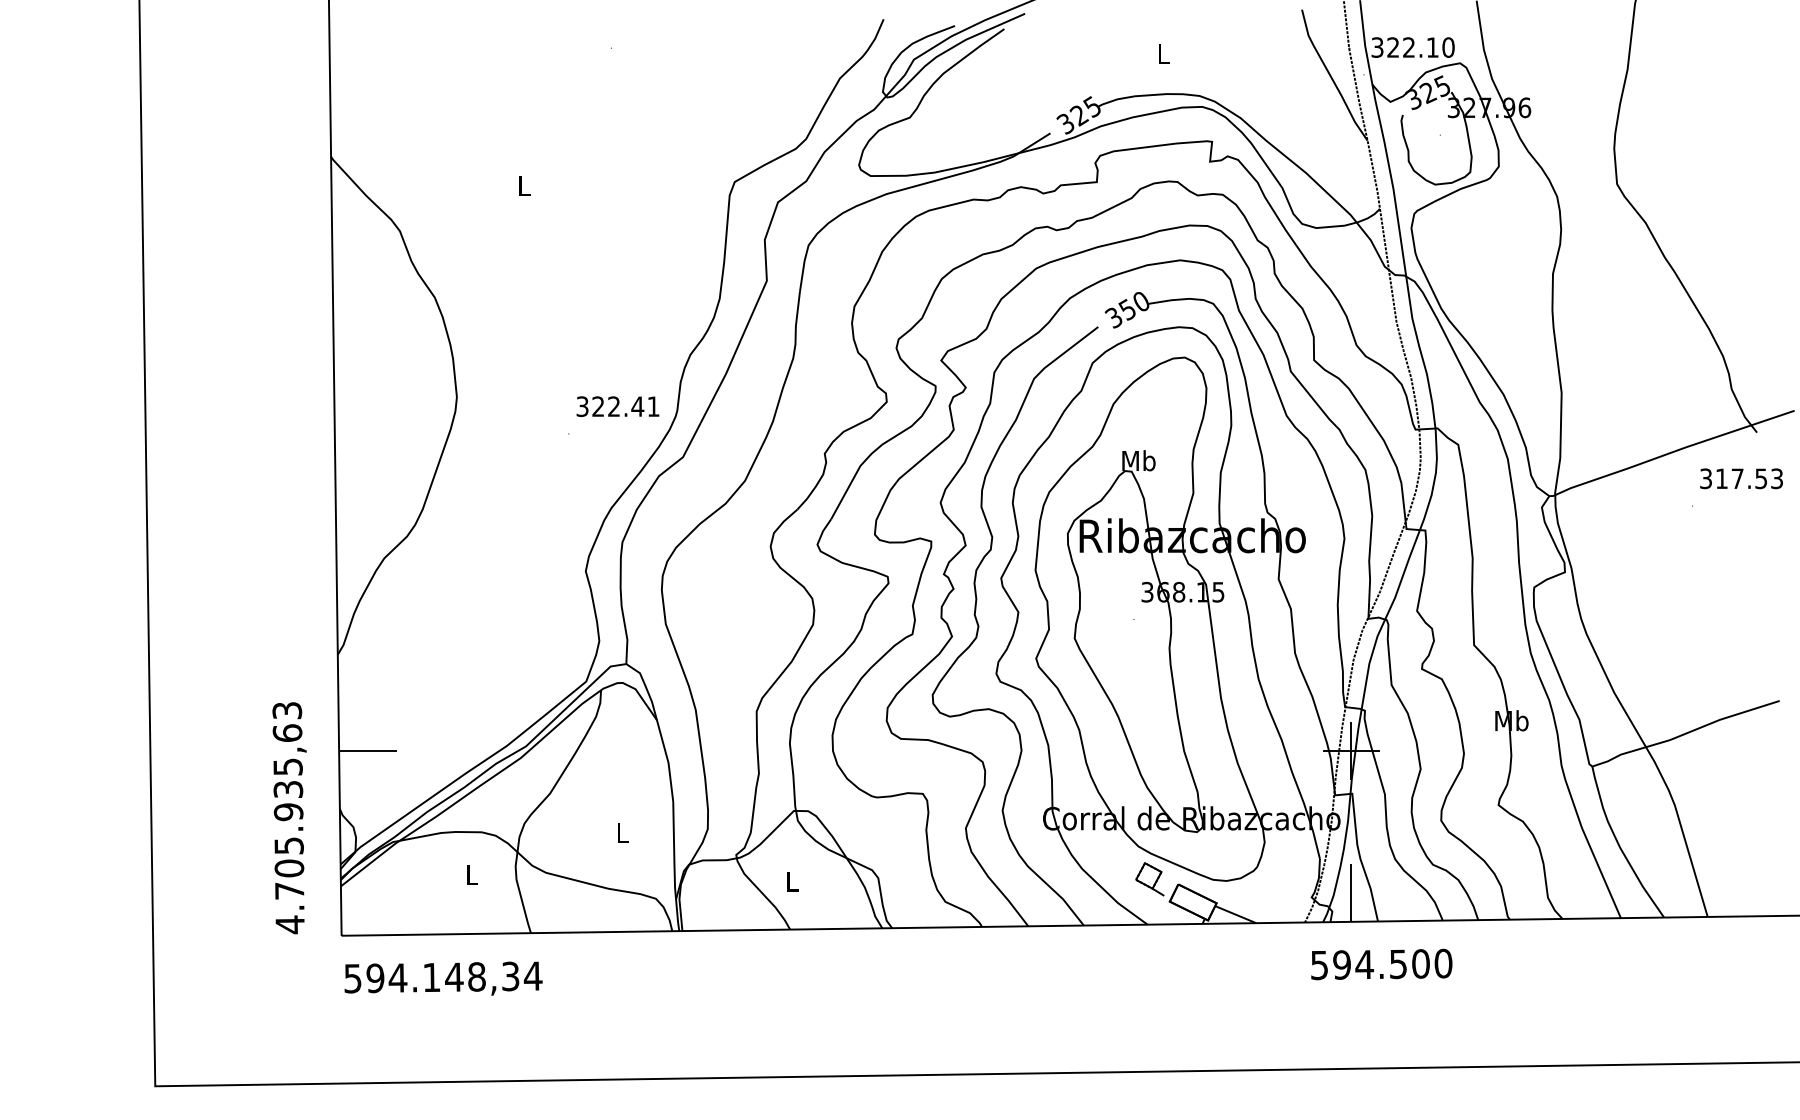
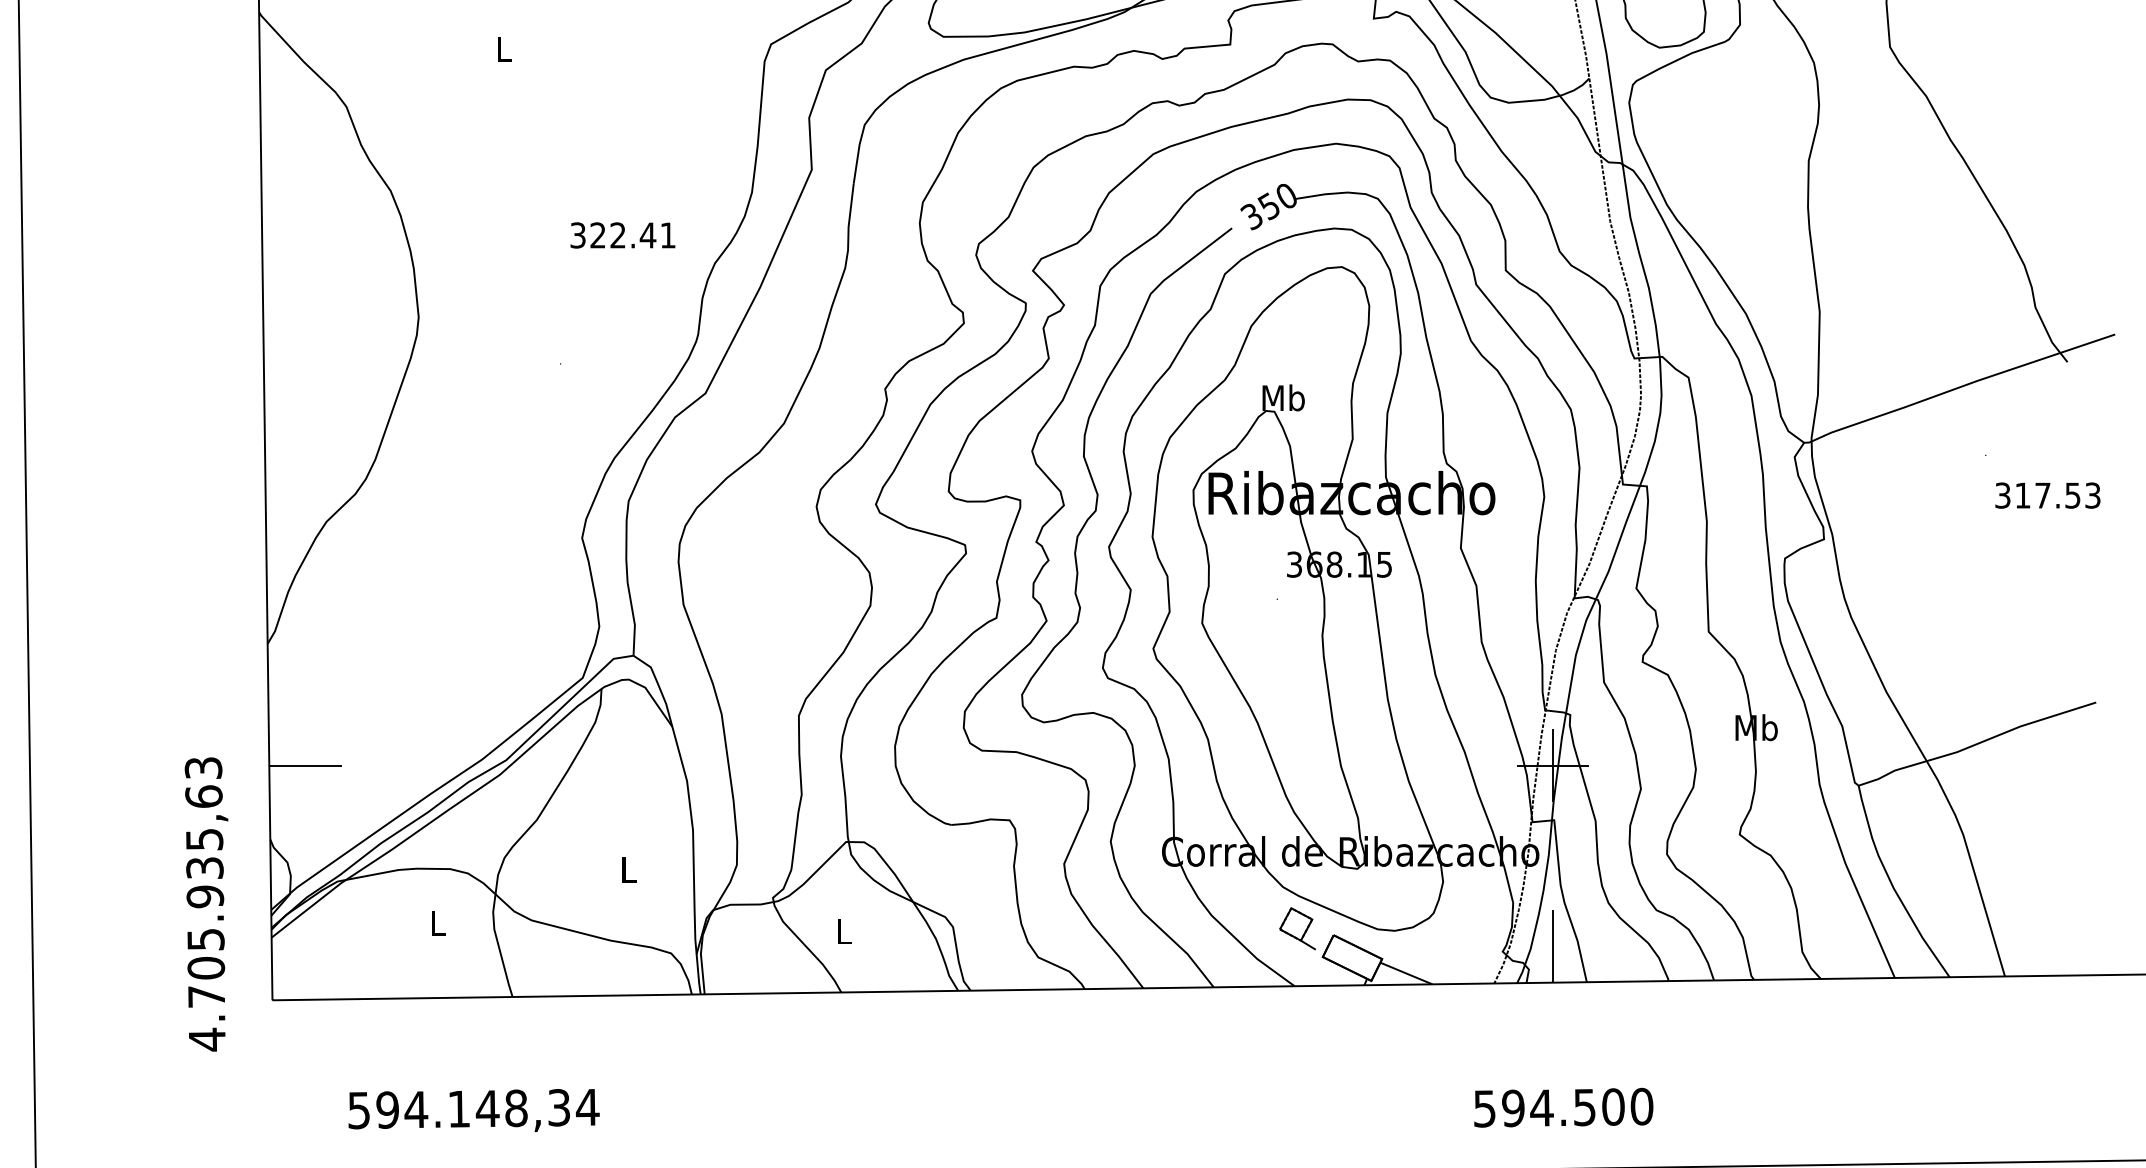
text: (617, 406) -> (622, 235), moved
text: (1741, 478) -> (2047, 495), moved
text: (289, 818) -> (206, 904), moved
text: (1381, 964) -> (1563, 1107), moved
text: (443, 978) -> (473, 1110), moved

